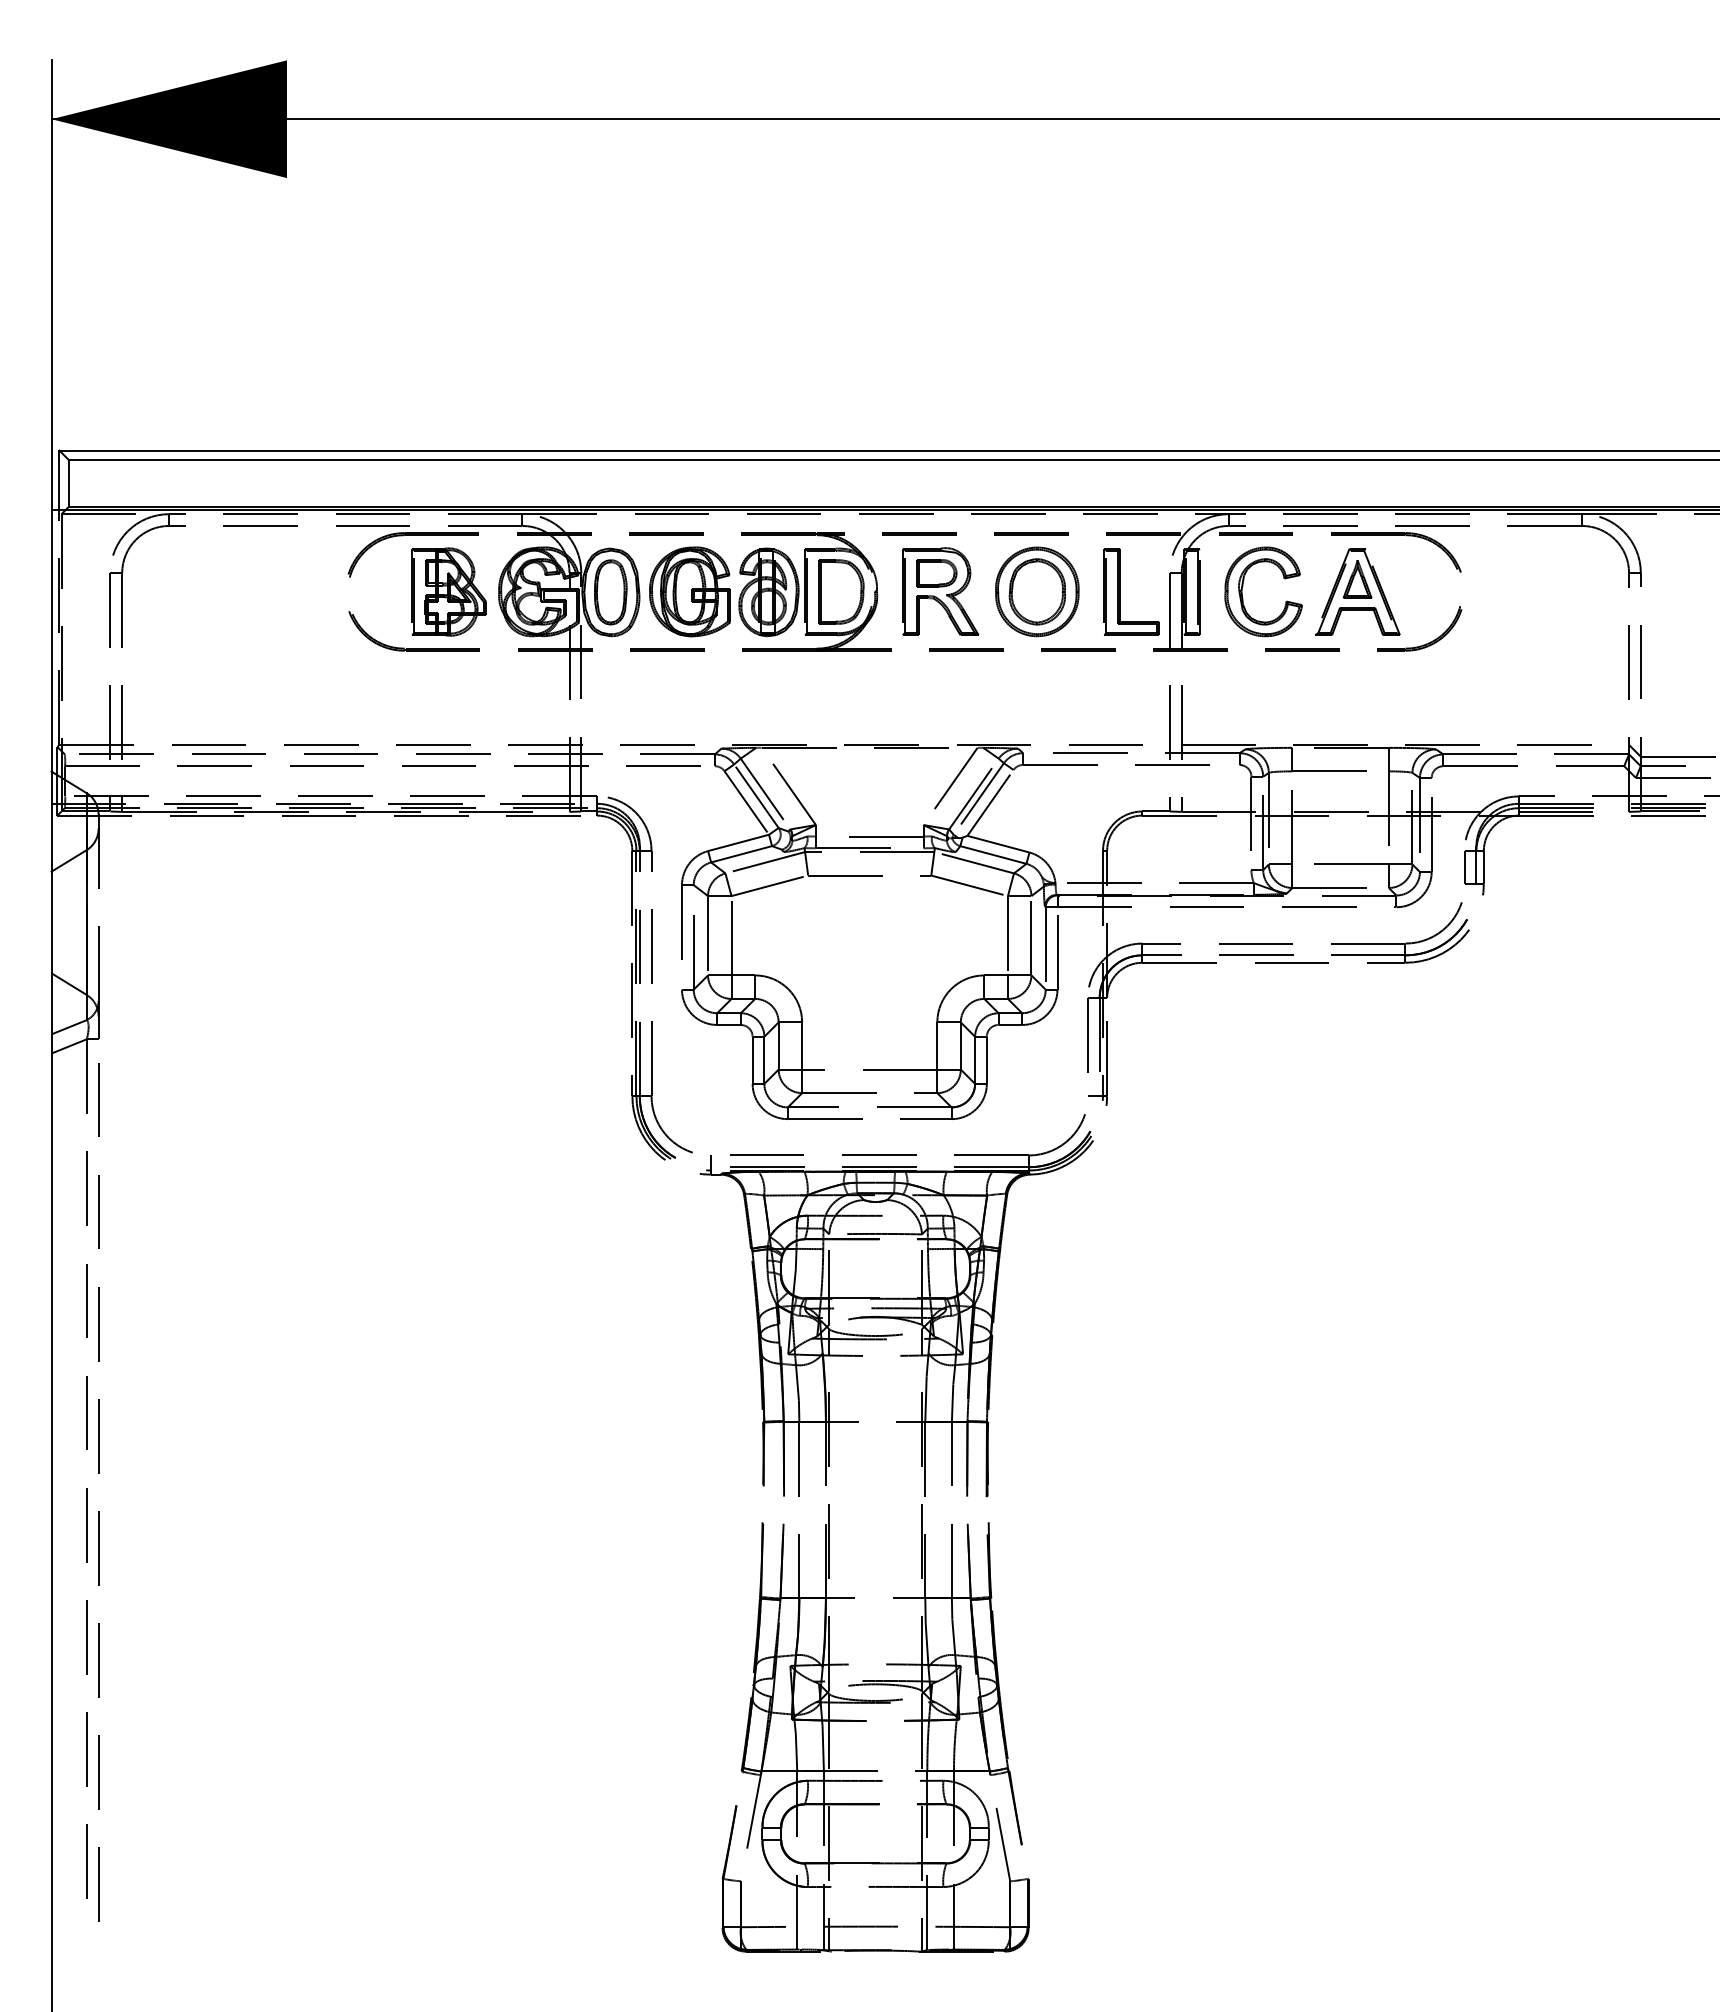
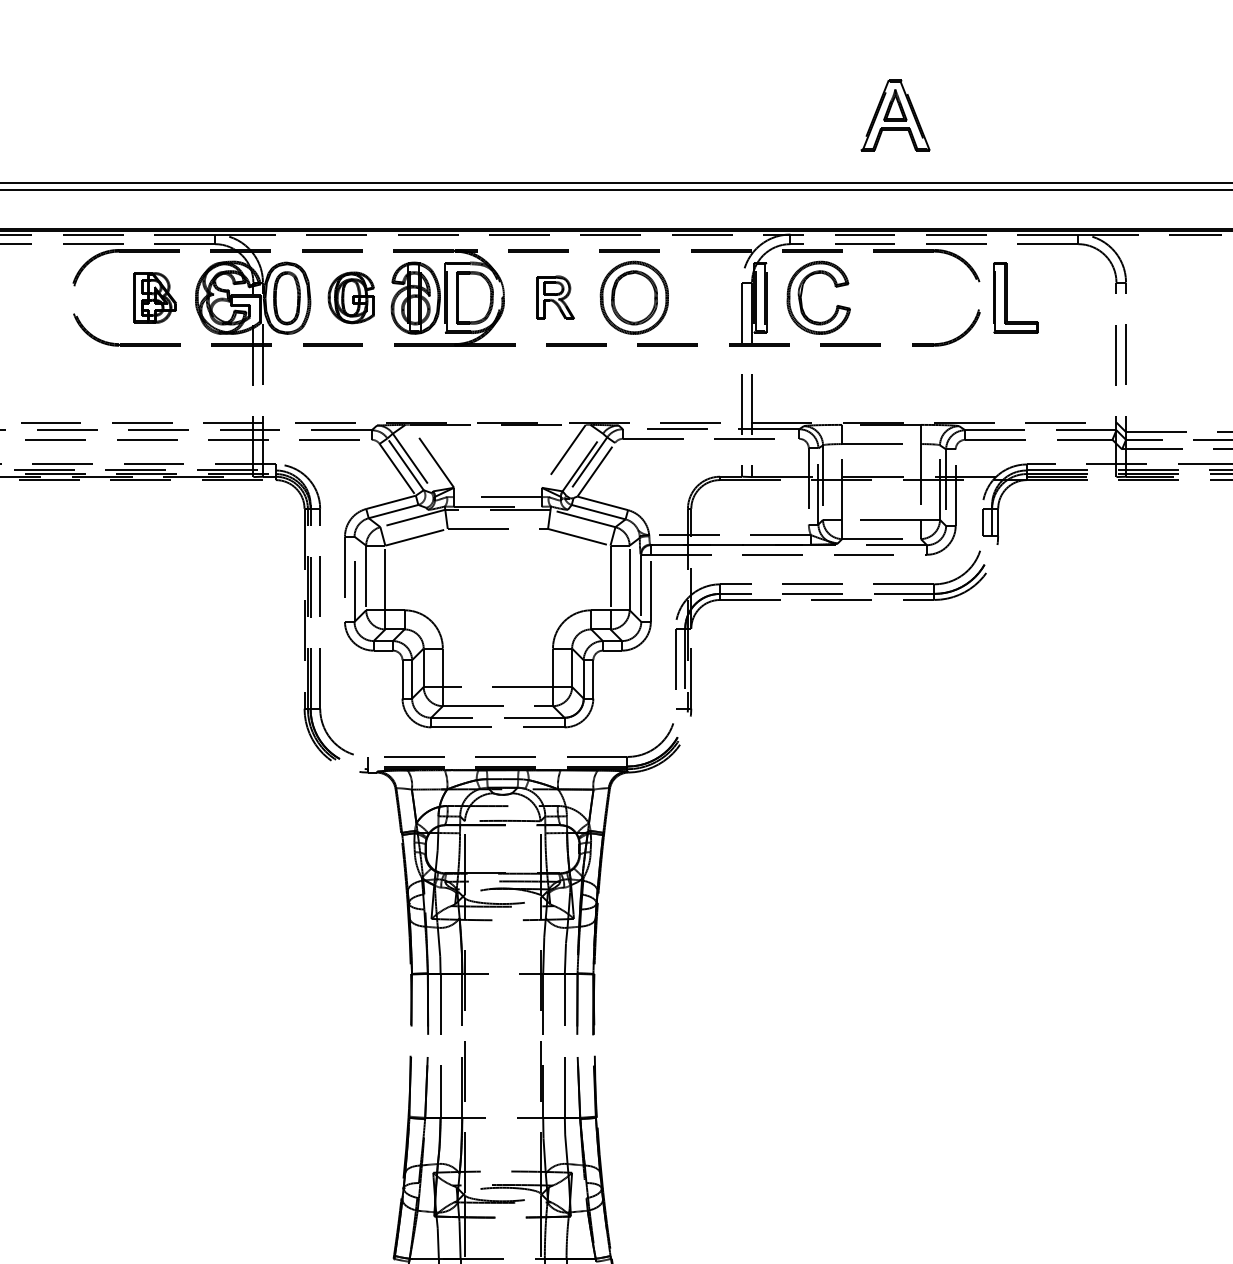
part: (448, 591) -> (154, 297), size x0.7
part: (689, 591) -> (351, 297), size x0.7
part: (940, 591) -> (555, 297), size x0.6
part: (1120, 591) -> (1006, 297), moved
part: (1357, 591) -> (895, 115), moved

